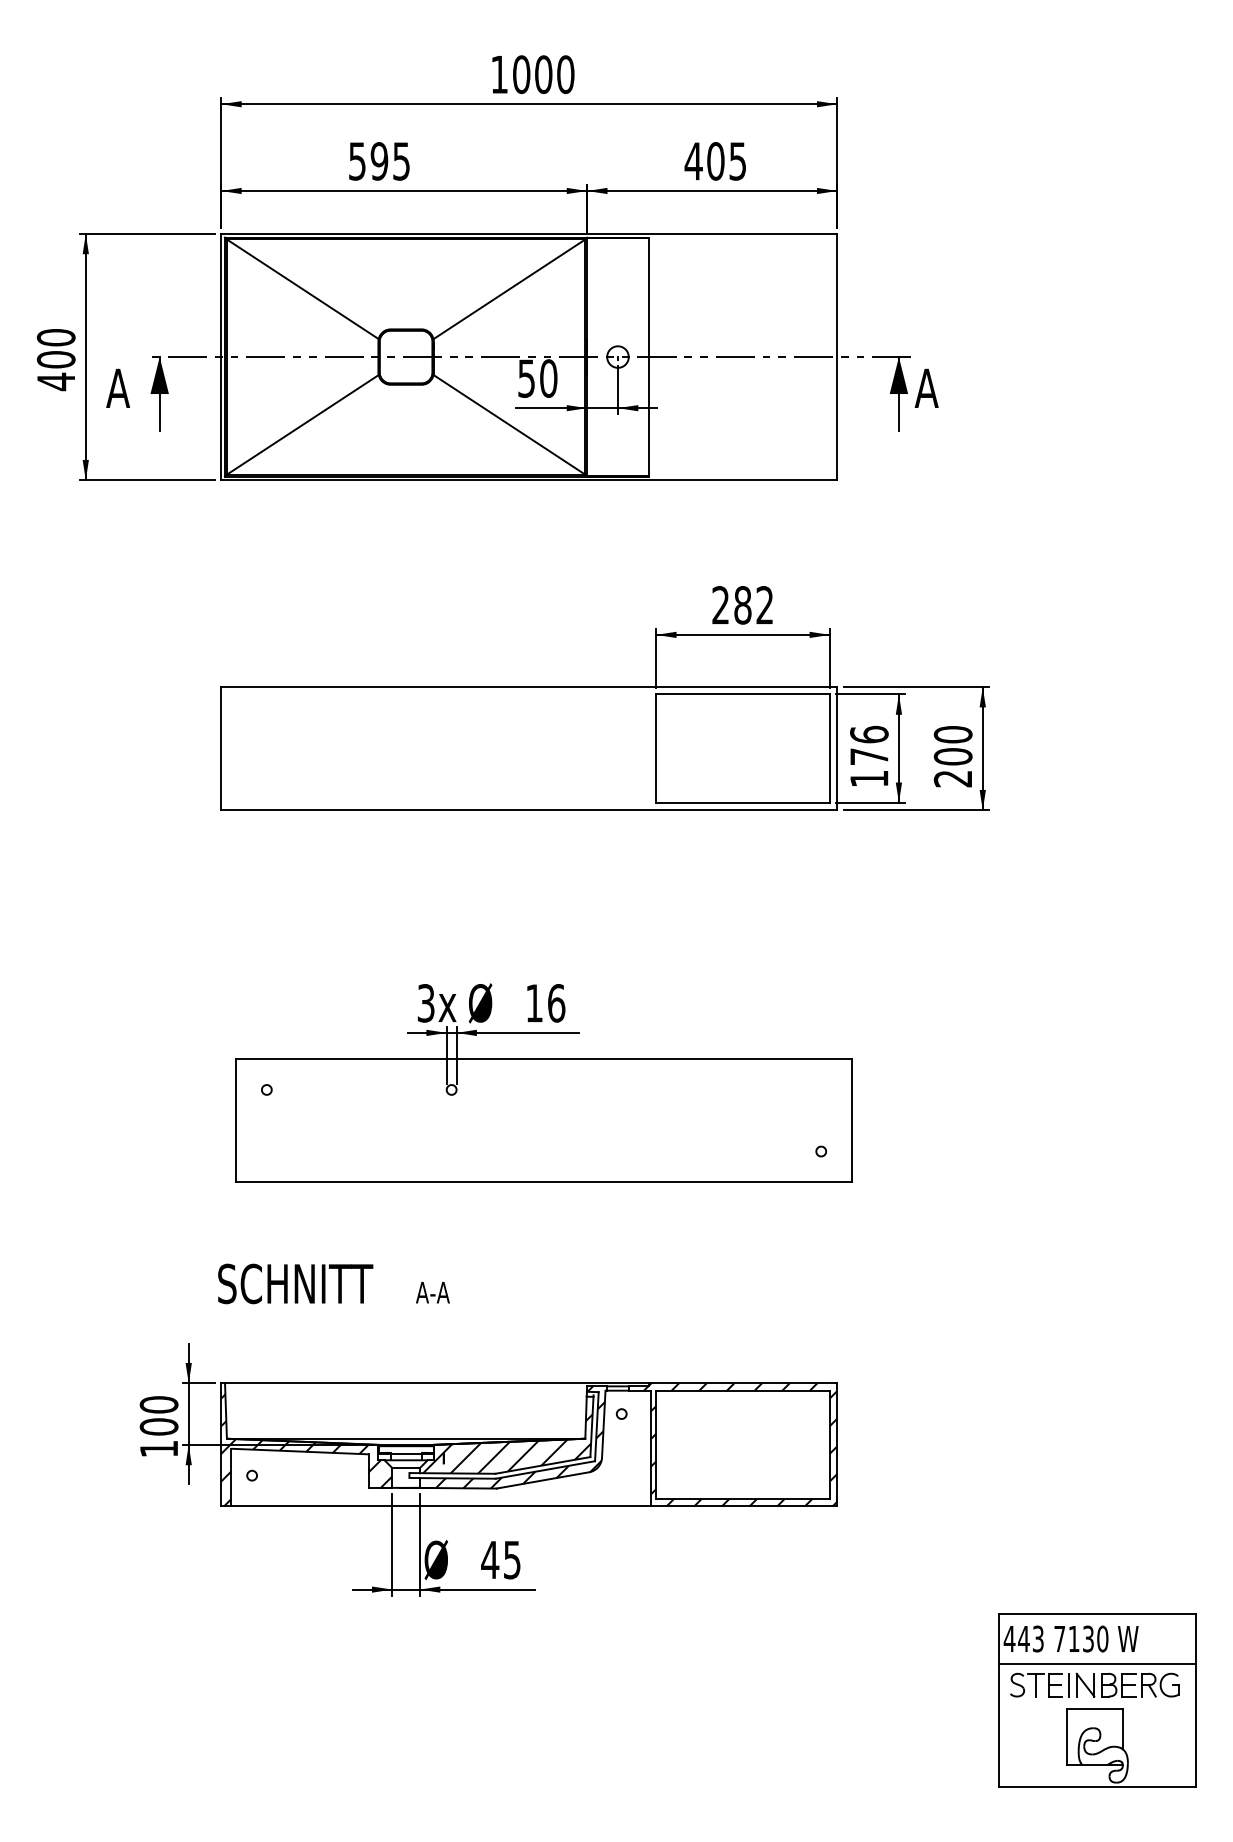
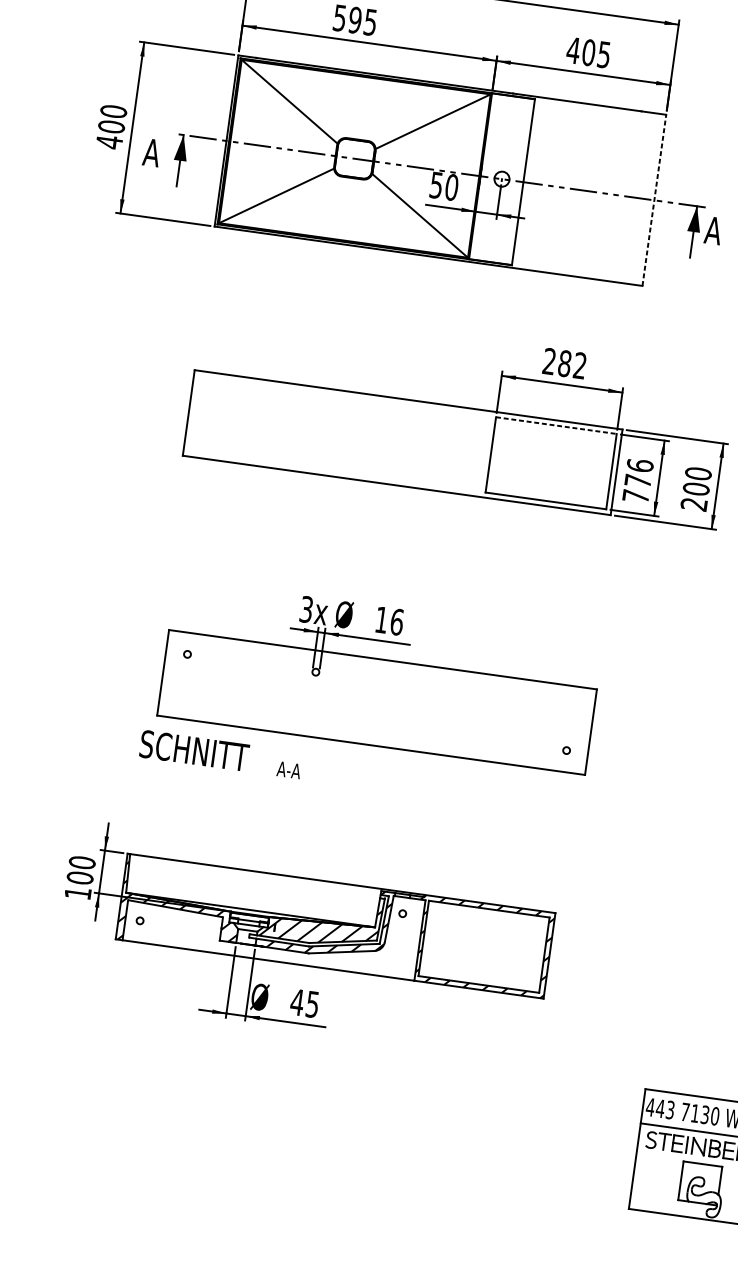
line: (837, 356) -> (654, 199), solid -> dashed
line: (743, 694) -> (556, 425), solid -> dashed
text: (869, 778) -> (636, 496), 176 -> 776
text: (333, 1283) -> (220, 754), moved

